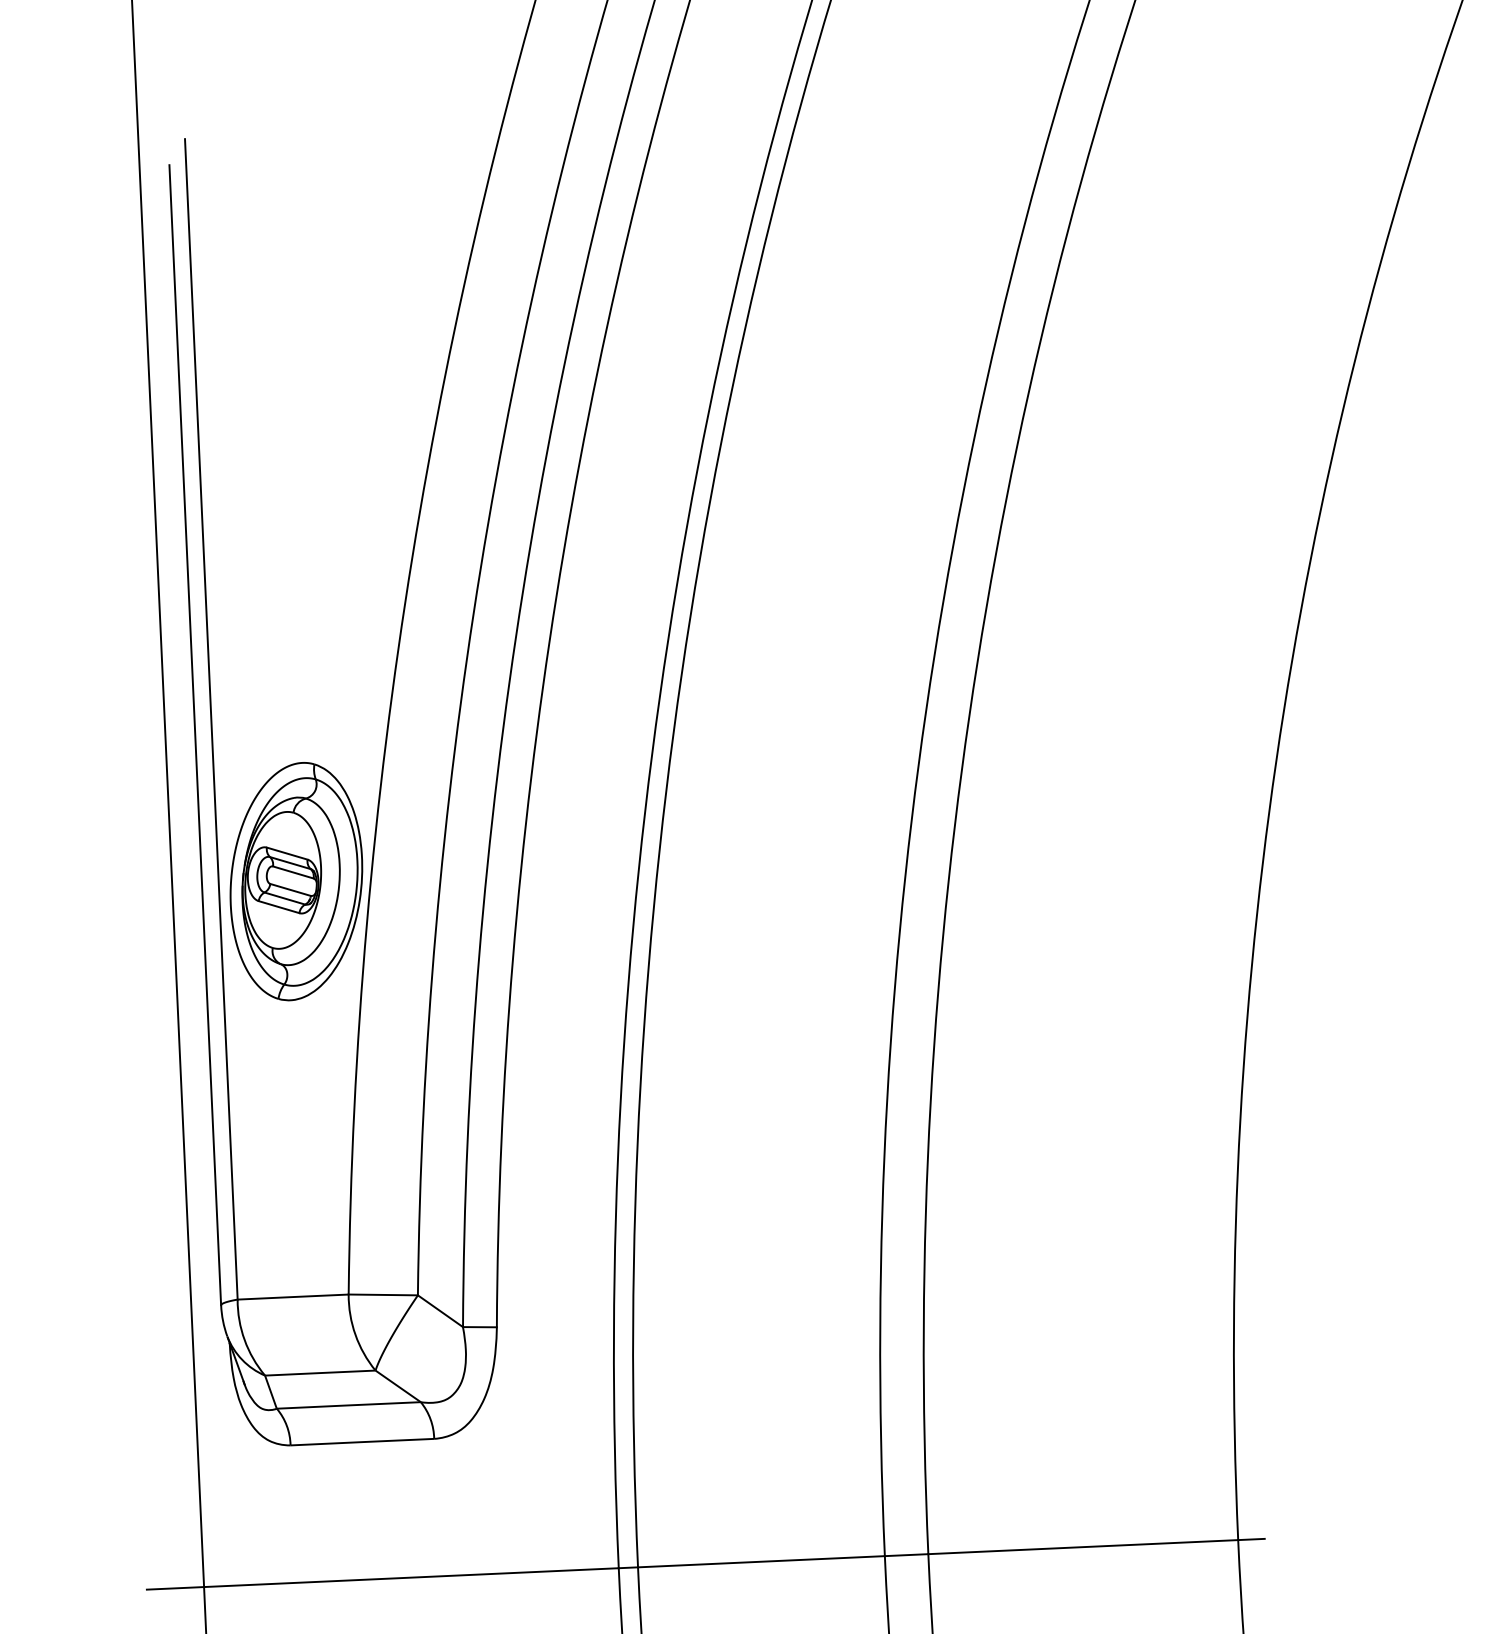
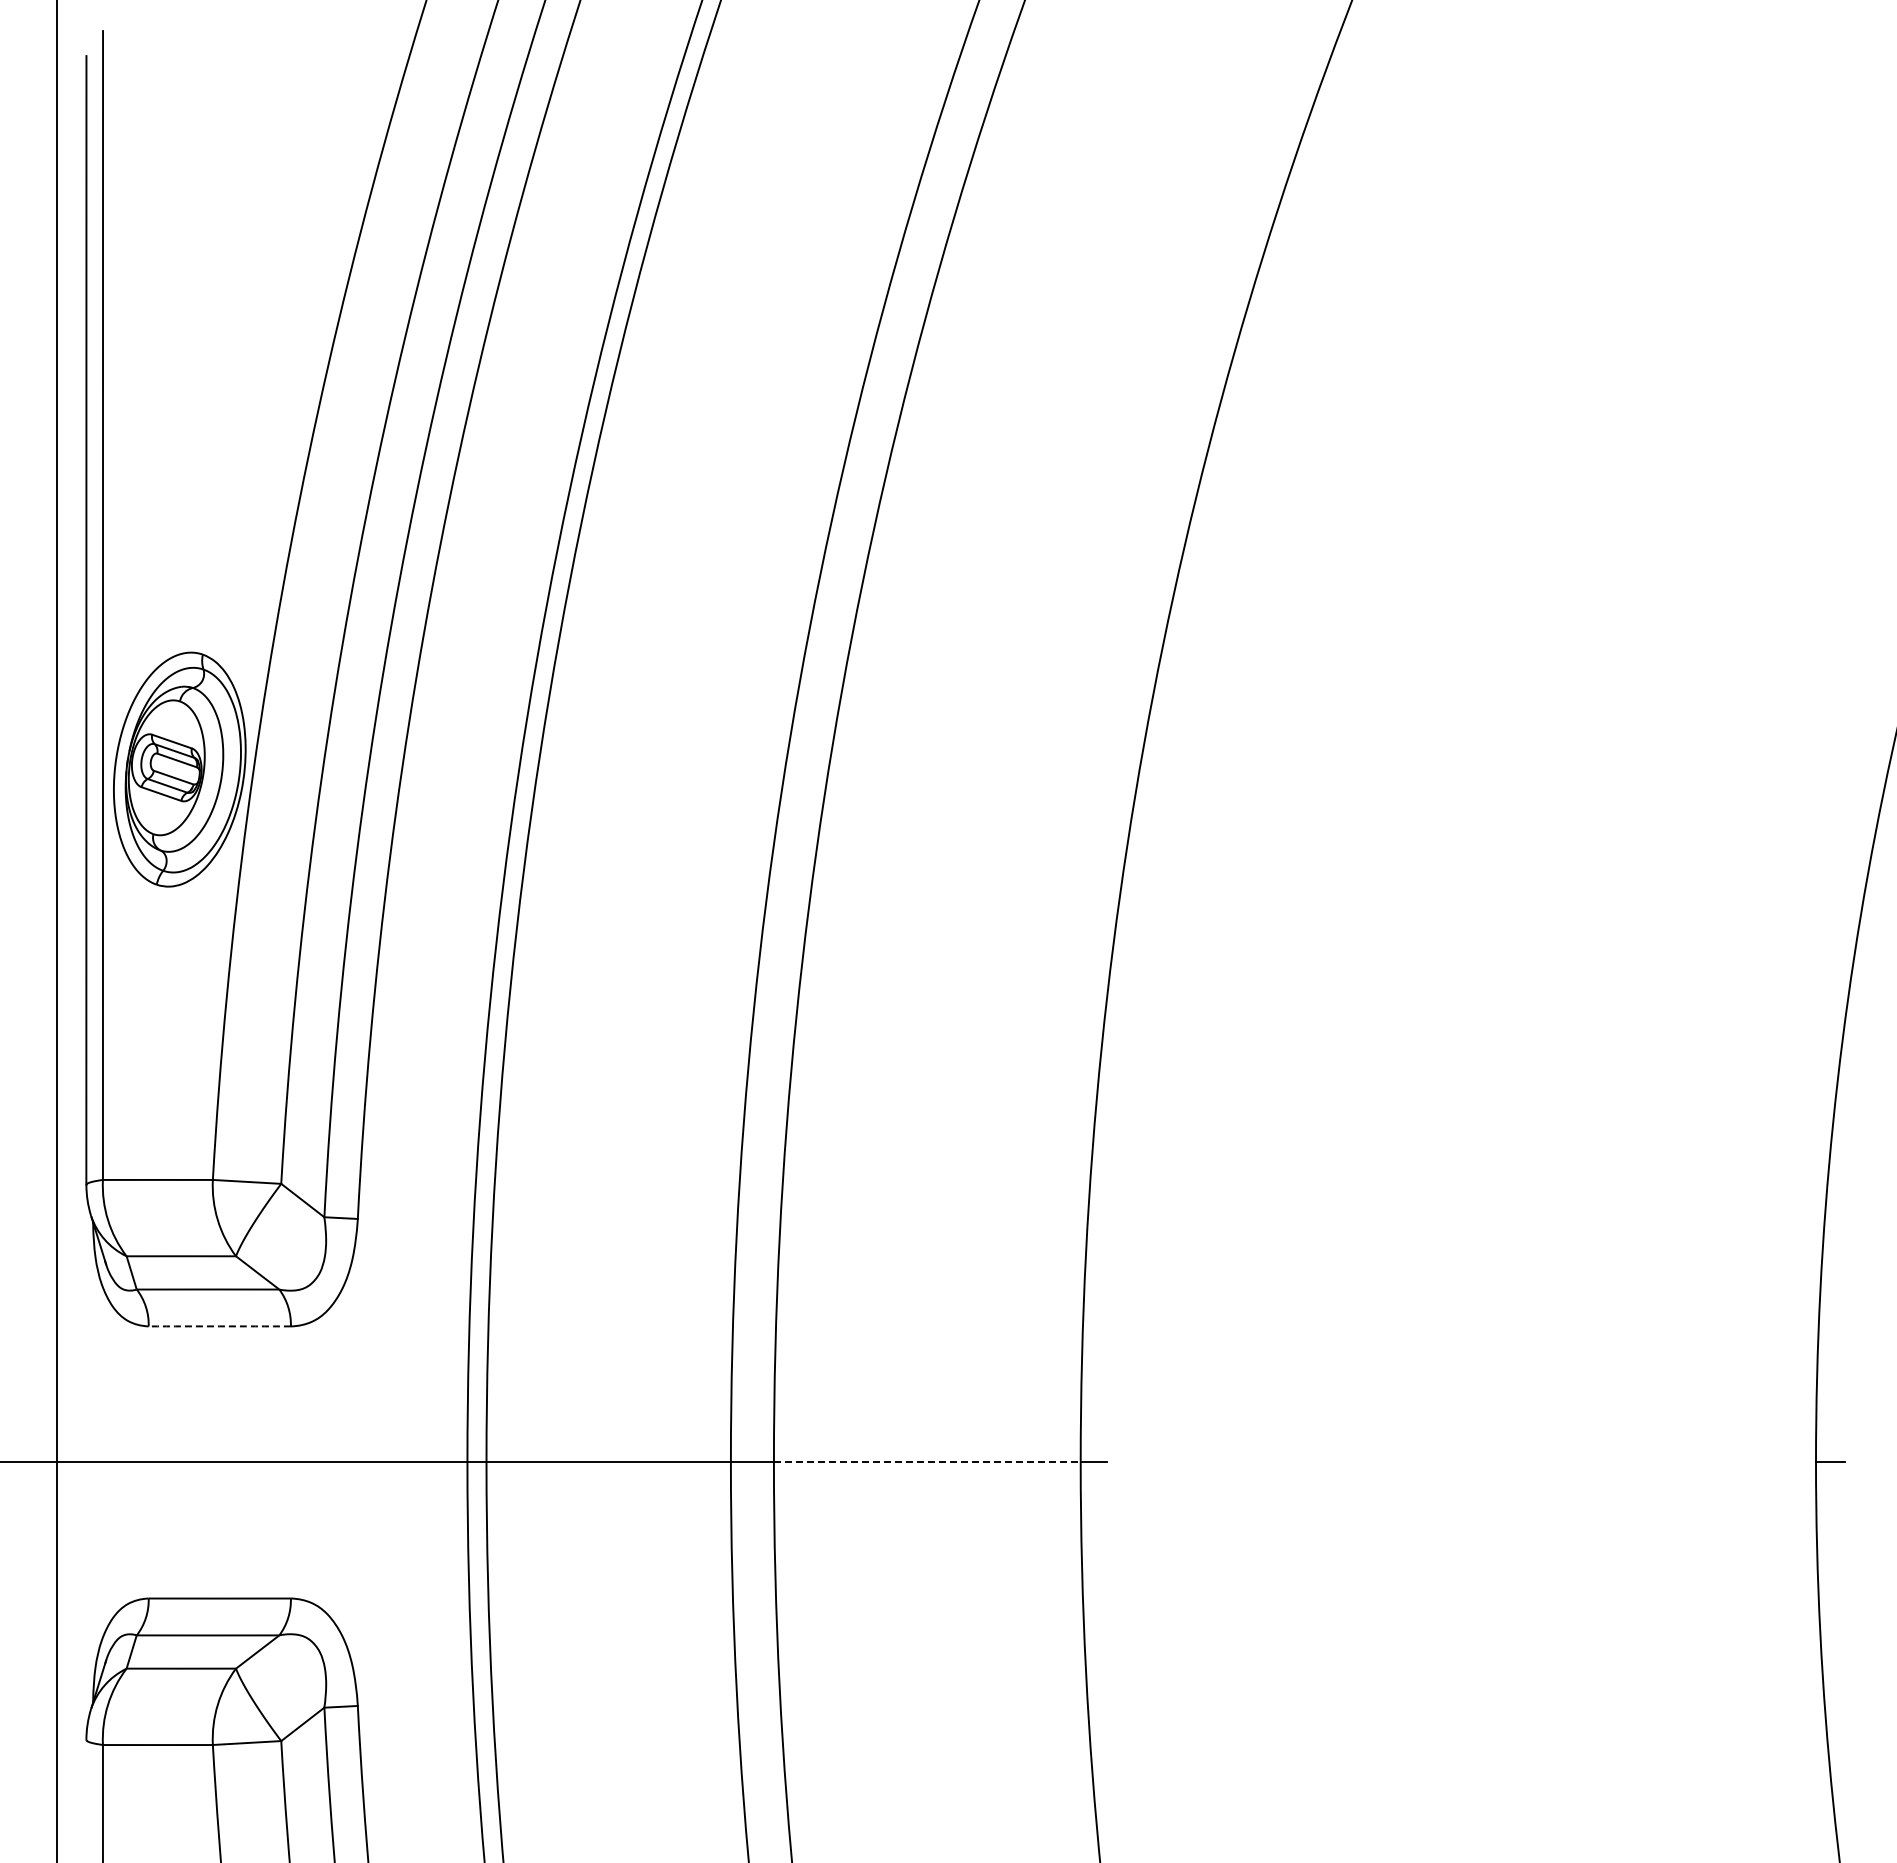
arc: (362, 1442) -> (219, 1326), solid -> dashed
line: (1083, 1547) -> (927, 1462), solid -> dashed

